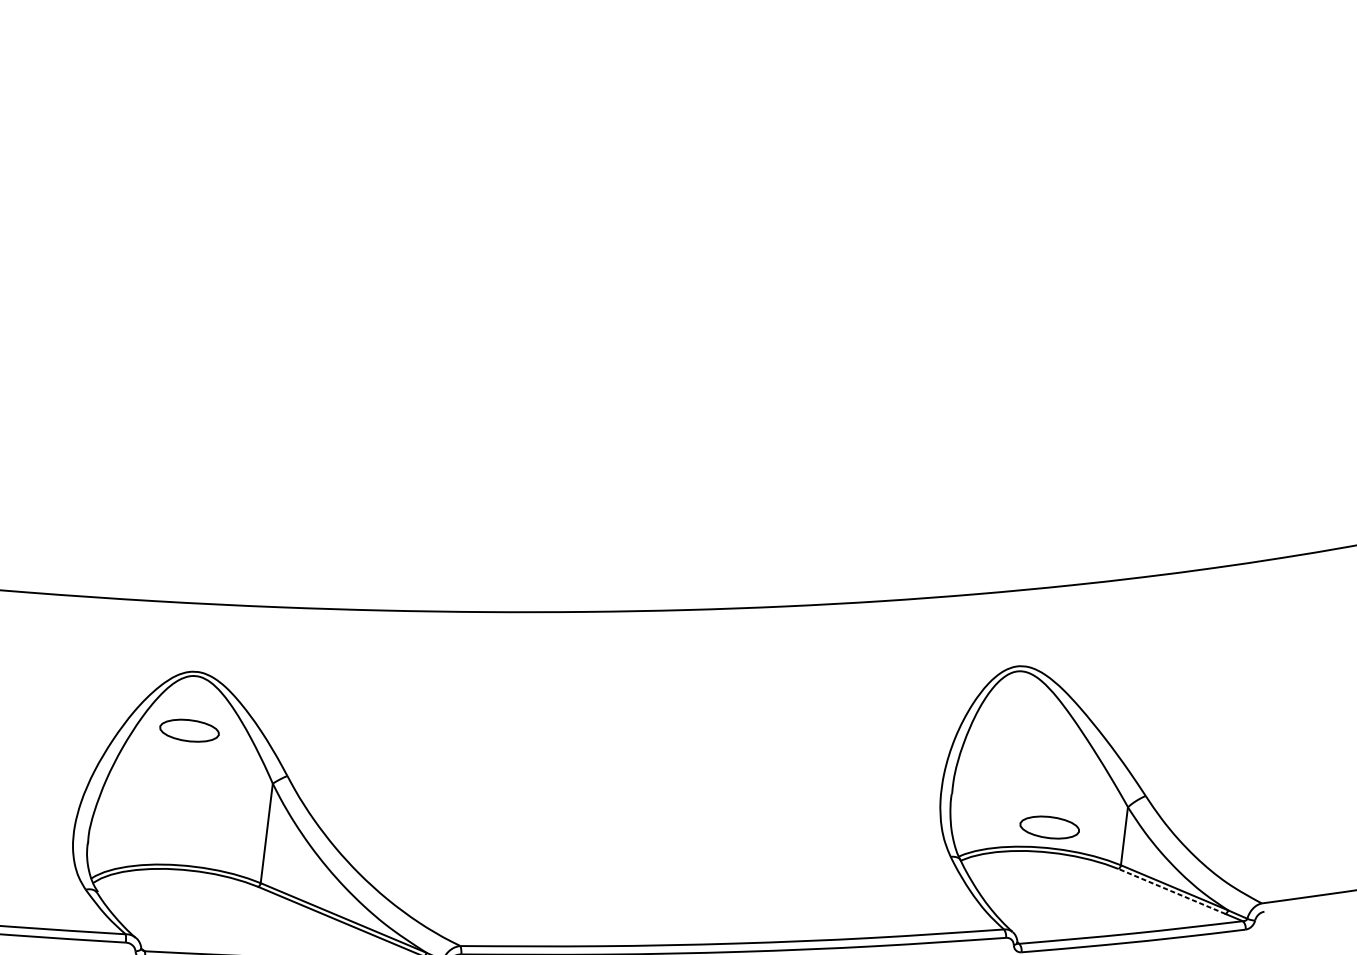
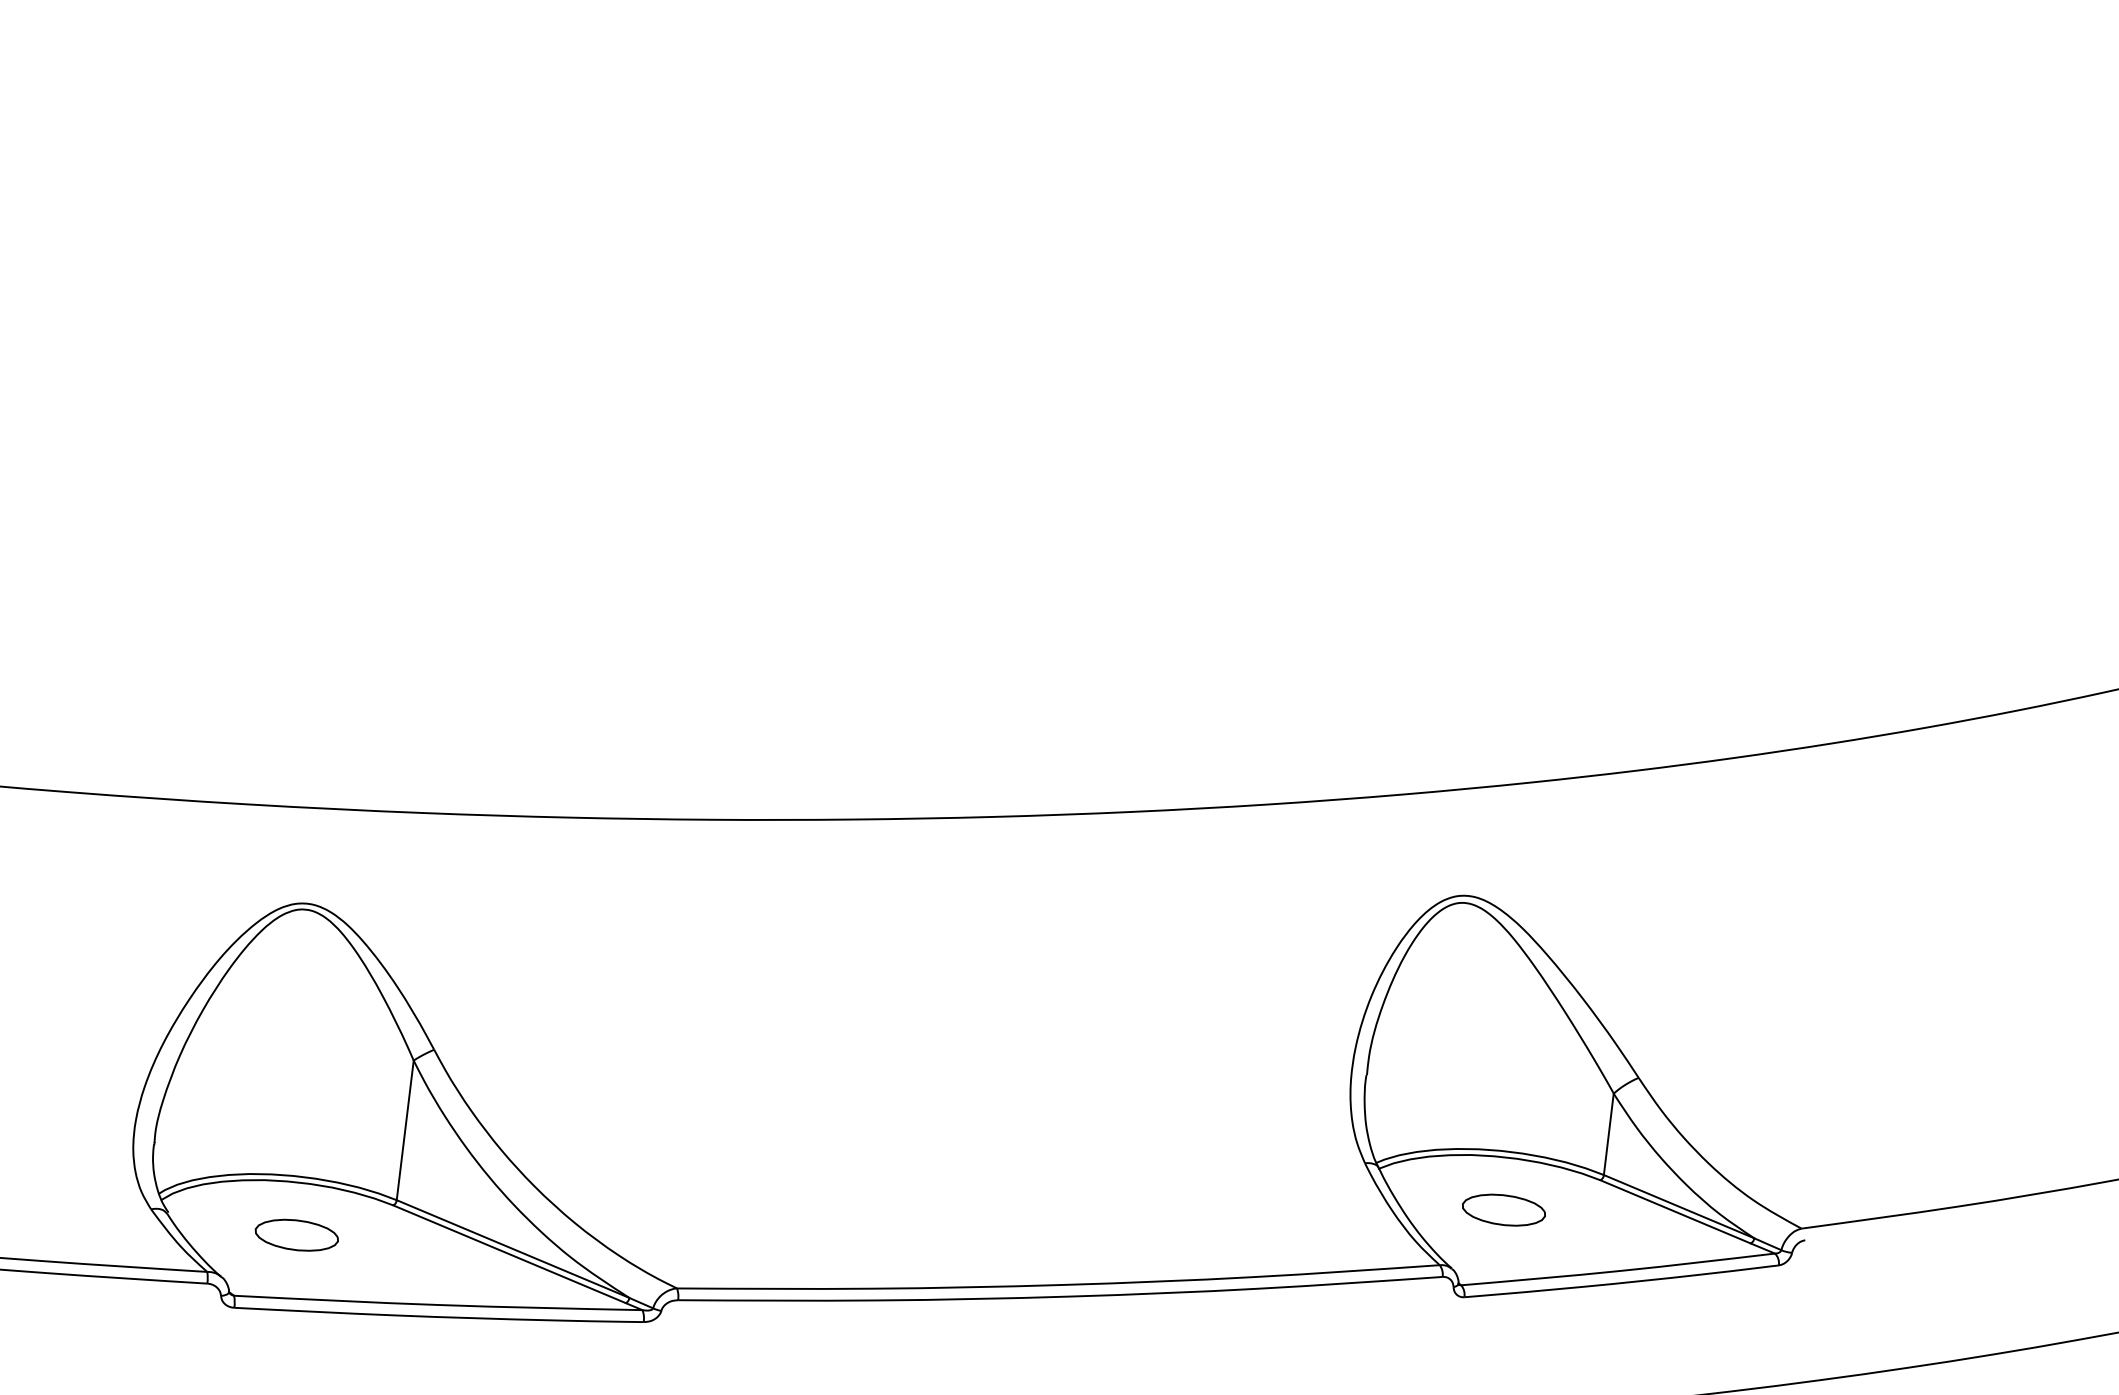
part: (189, 730) -> (296, 1234), moved
part: (1049, 827) -> (1503, 1209), moved
line: (1171, 891) -> (1675, 1211), dashed -> solid

